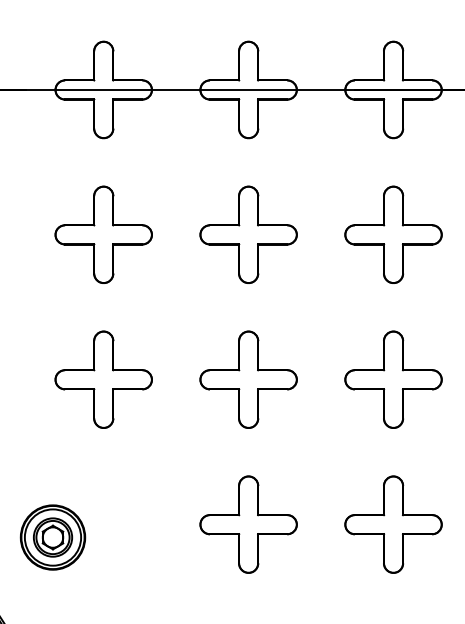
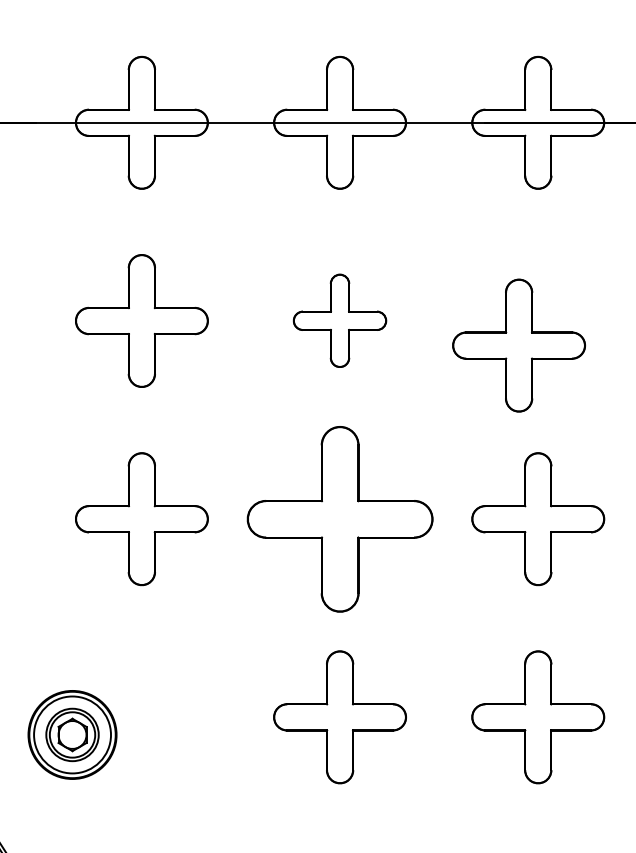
part: (248, 234) -> (339, 320), size x0.7
part: (393, 234) -> (519, 345), moved
part: (248, 379) -> (339, 518), size x1.4

